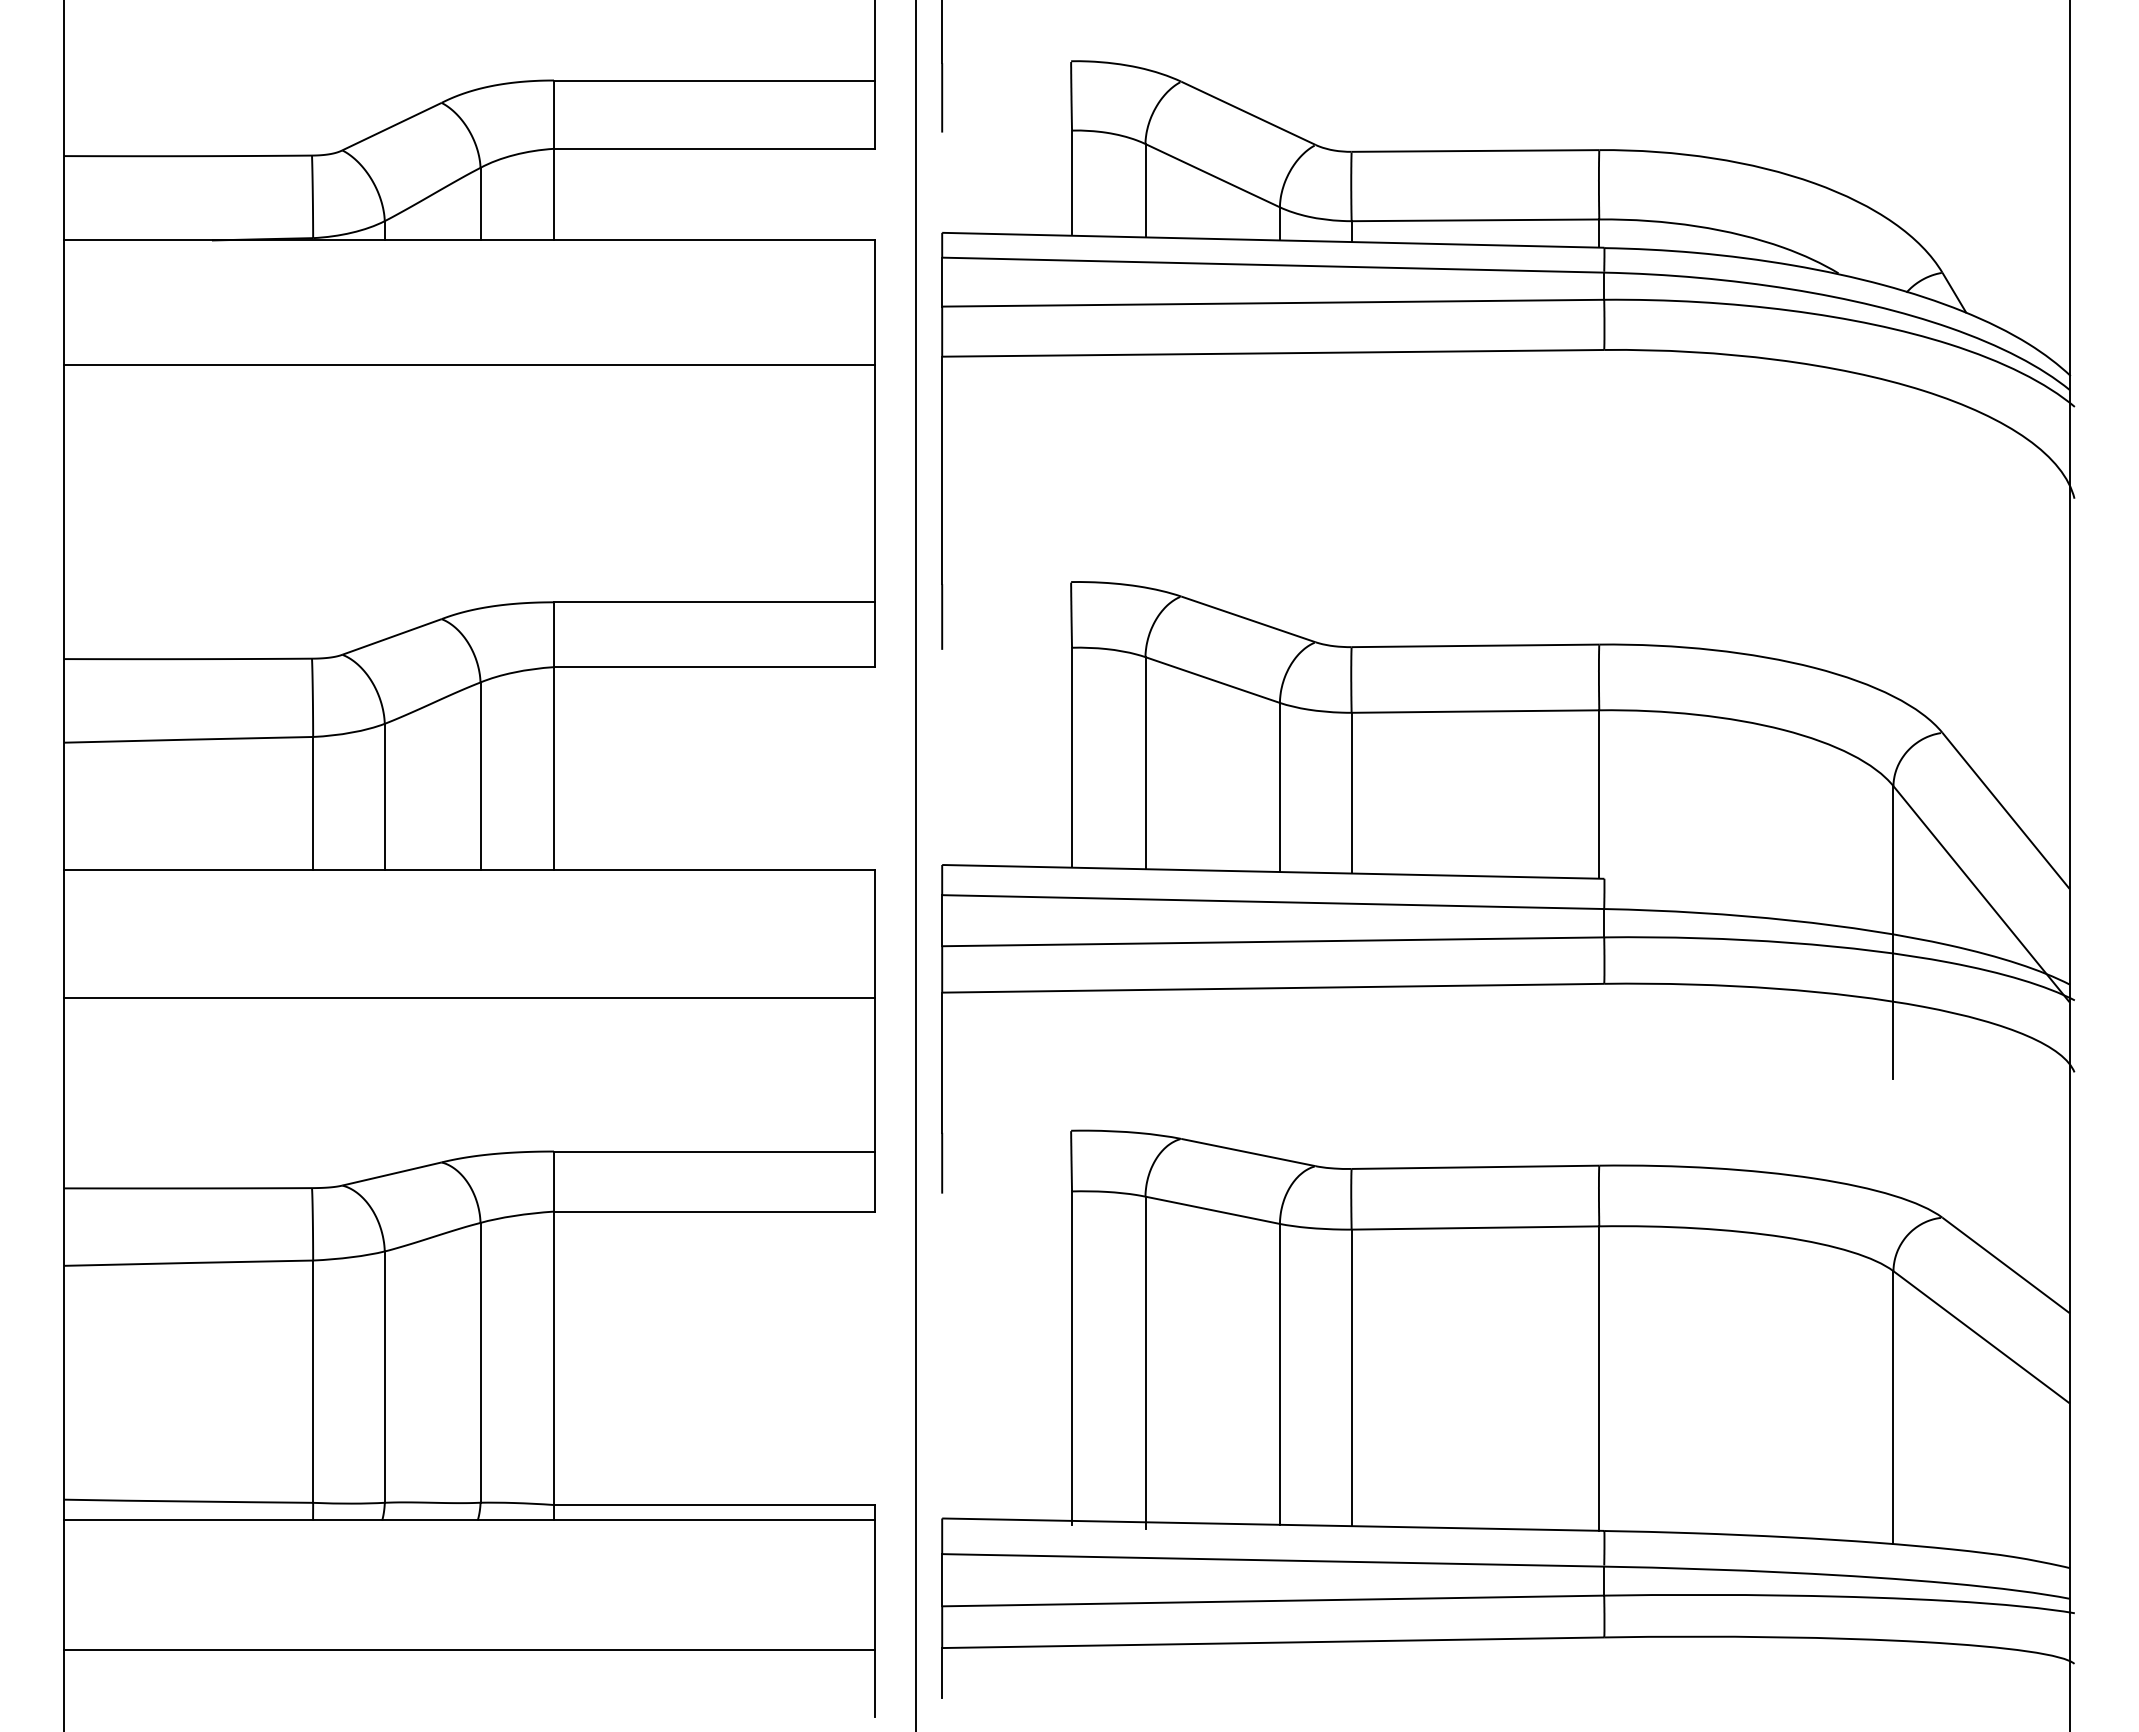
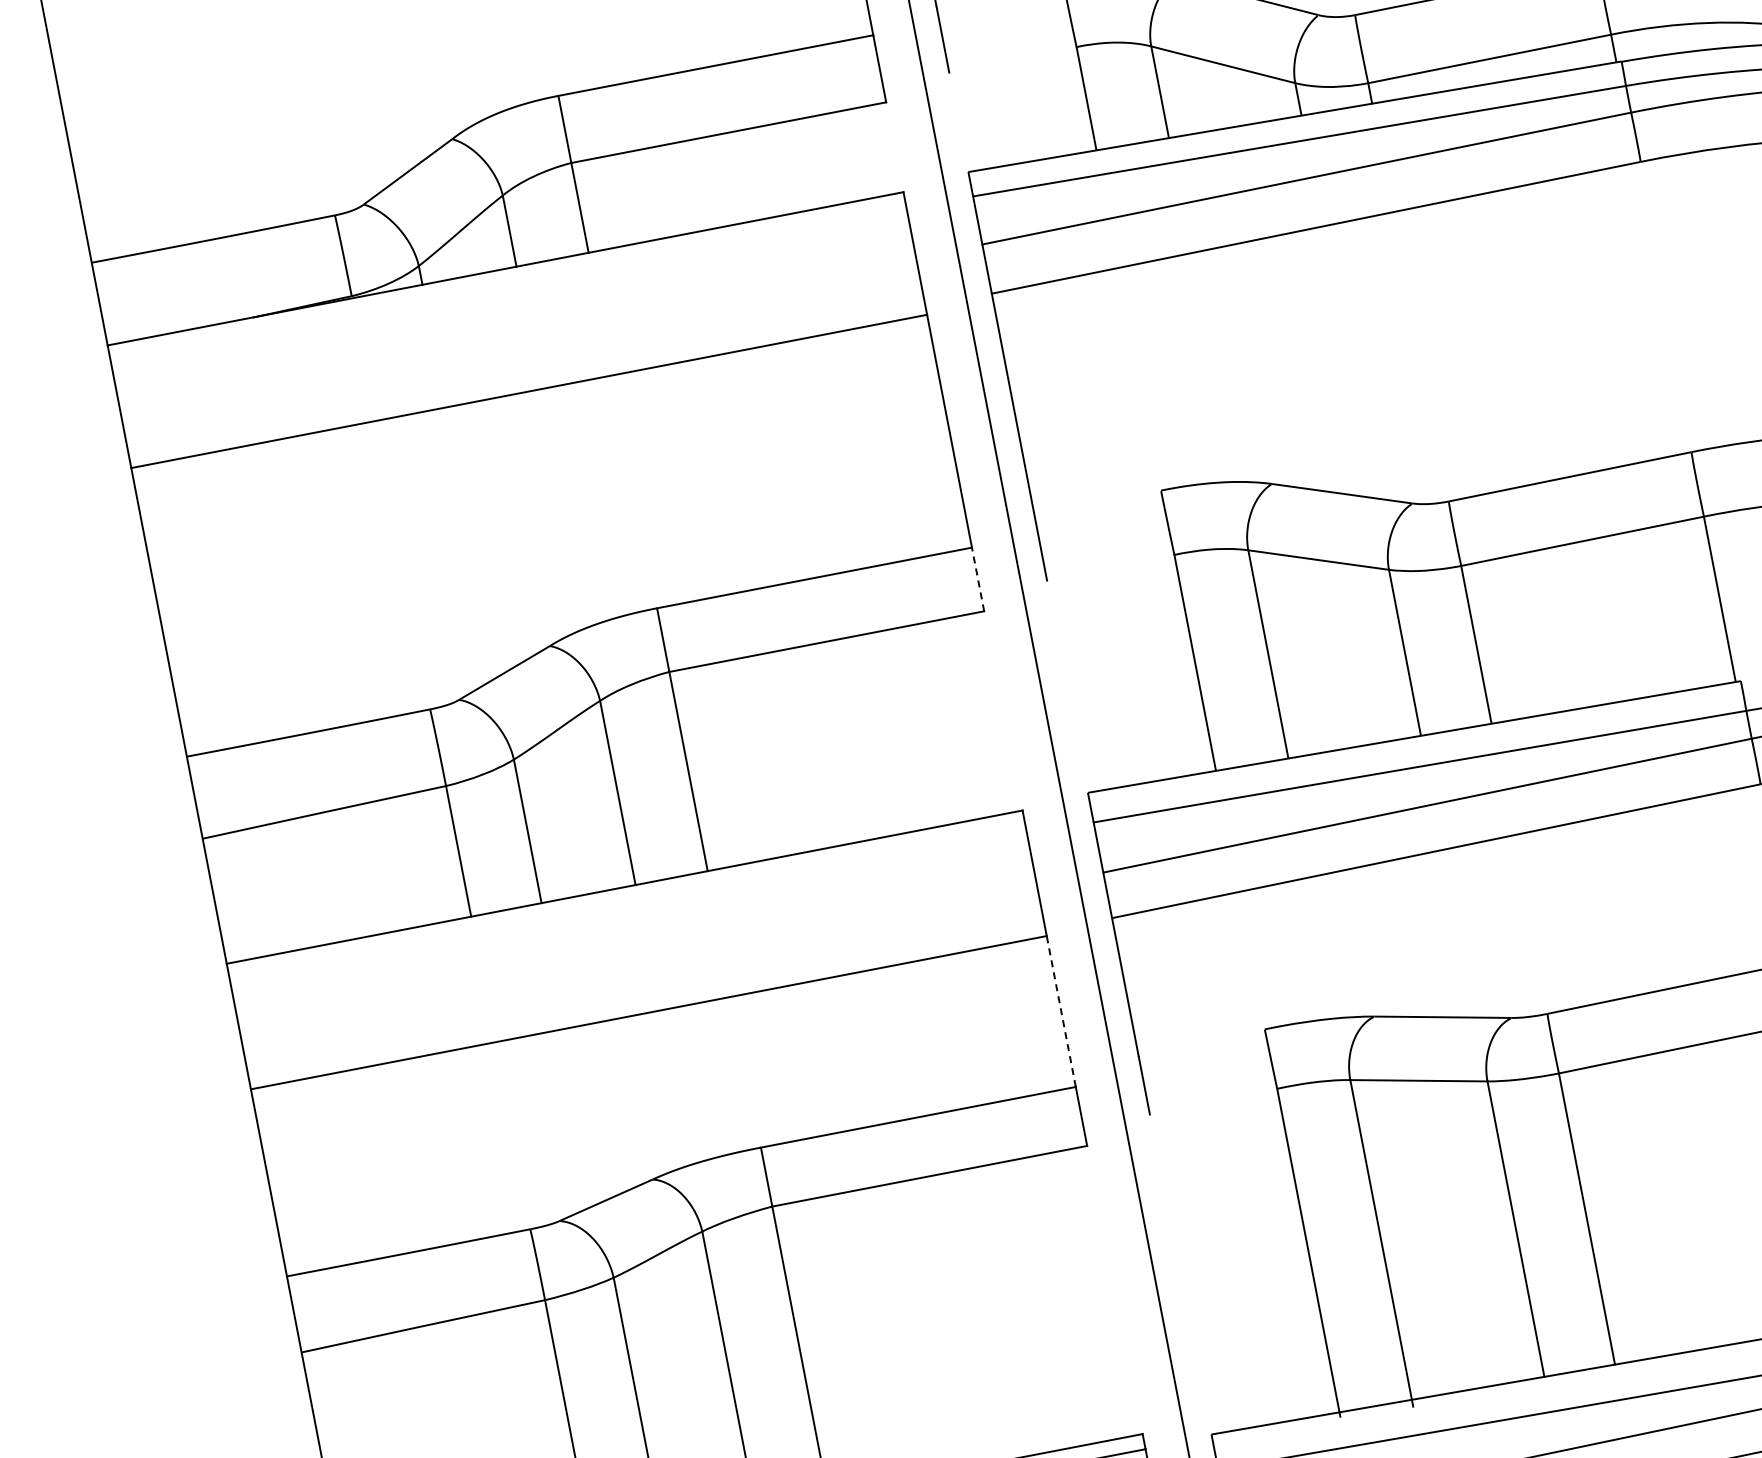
line: (874, 634) -> (977, 579), solid -> dashed
line: (874, 1074) -> (1061, 1011), solid -> dashed

